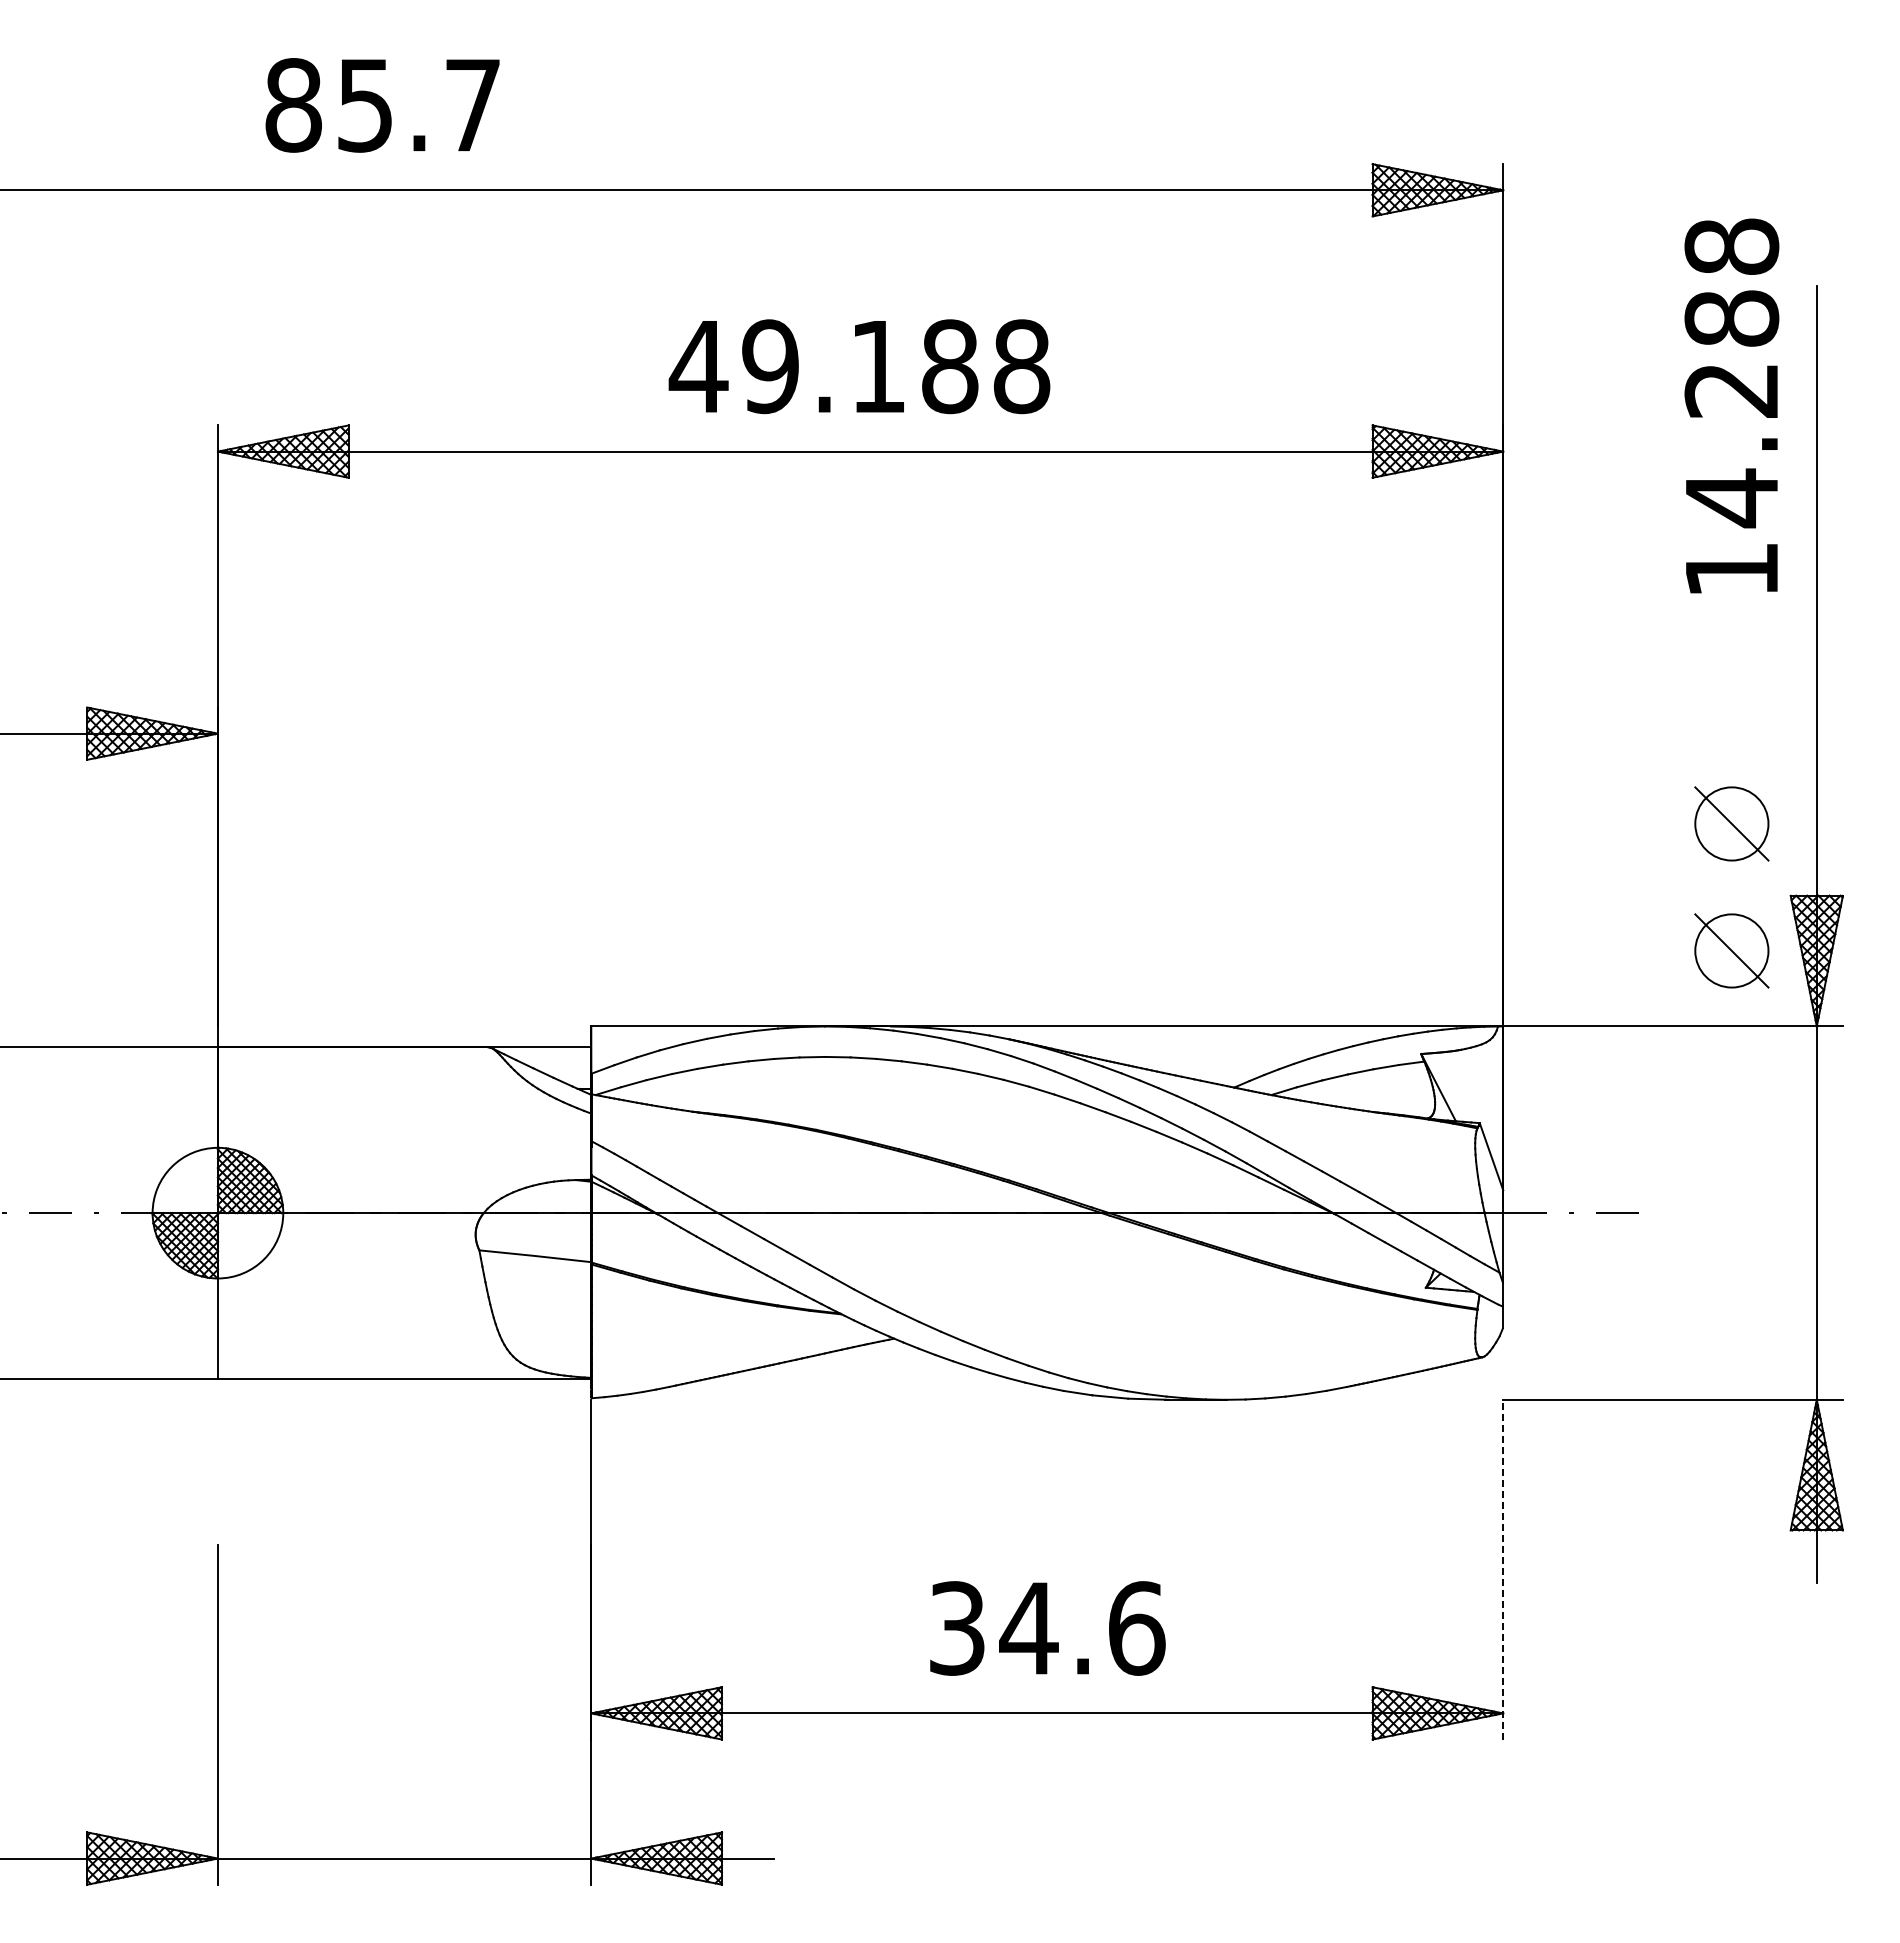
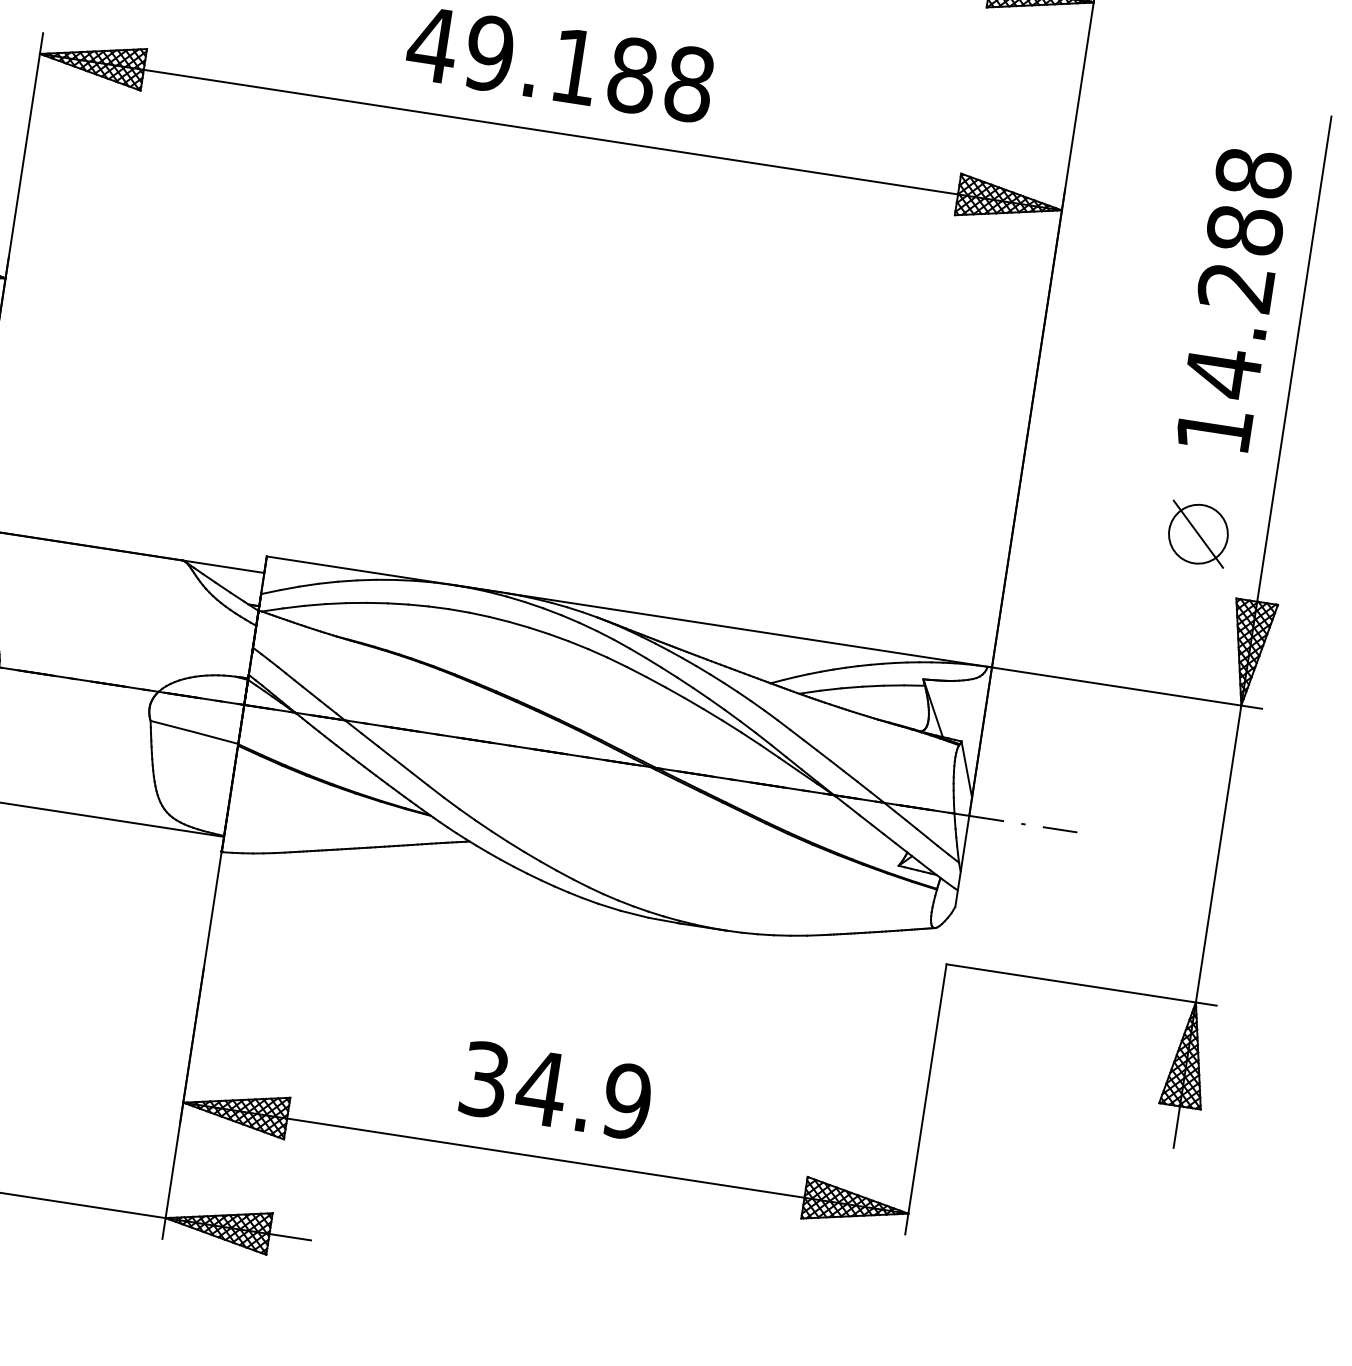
text: (1731, 405) -> (1234, 299), moved
part: (1731, 950) -> (1182, 634), removed
line: (1503, 1569) -> (926, 1099), dashed -> solid
text: (1136, 1628) -> (627, 1101), 34.6 -> 34.9

